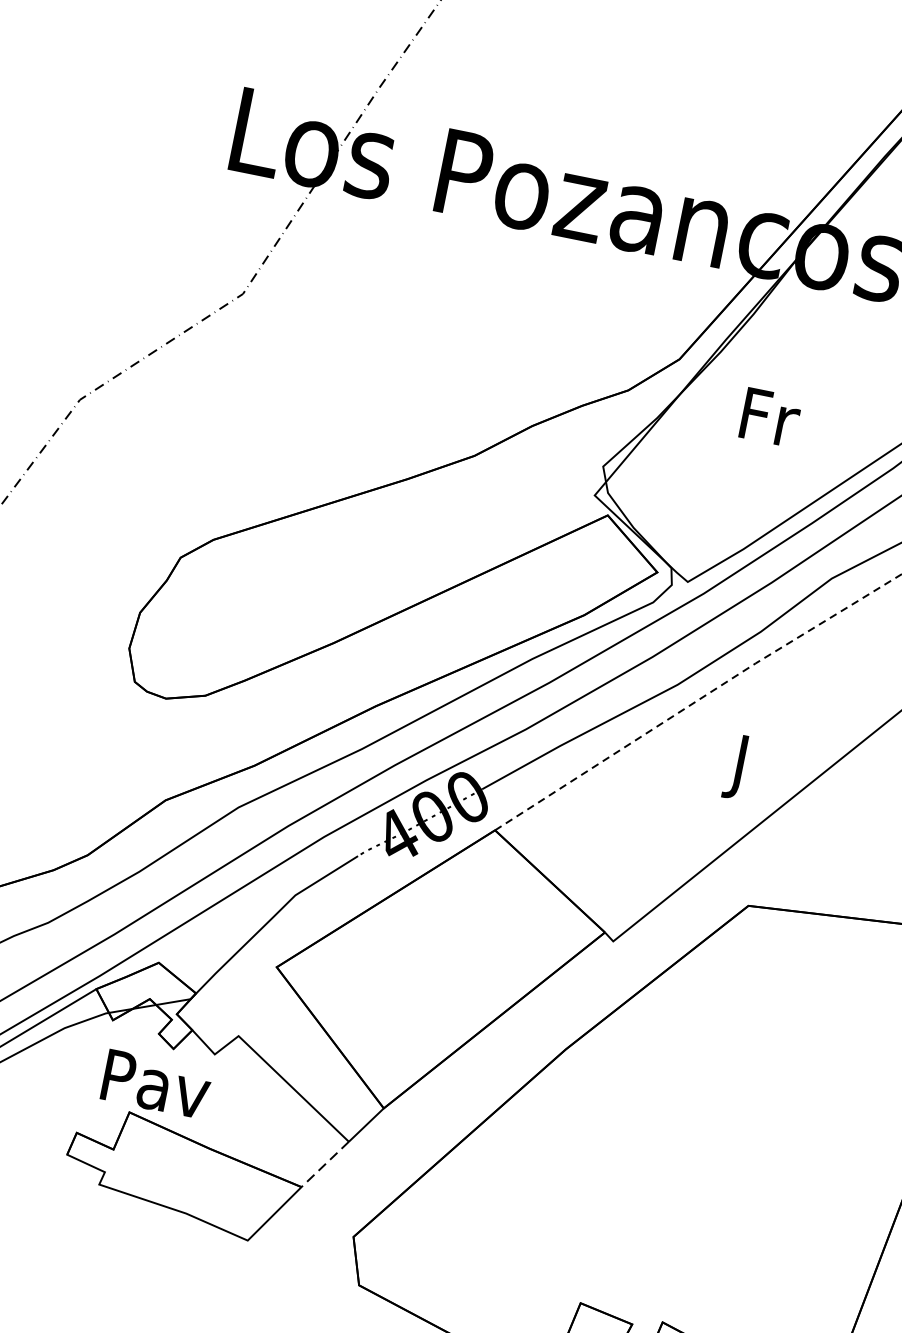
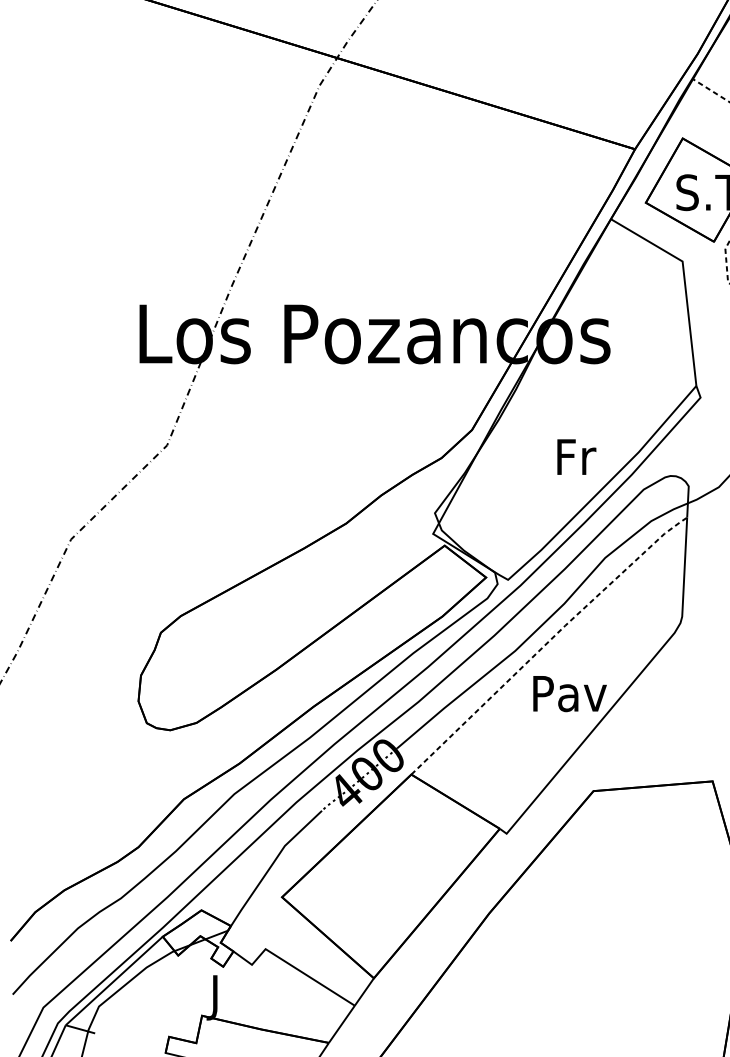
text: (770, 416) -> (576, 456), moved
text: (740, 767) -> (569, 698), J -> Pav
text: (155, 1090) -> (216, 997), Pav -> J
line: (324, 1164) -> (341, 1024), dashed -> solid

